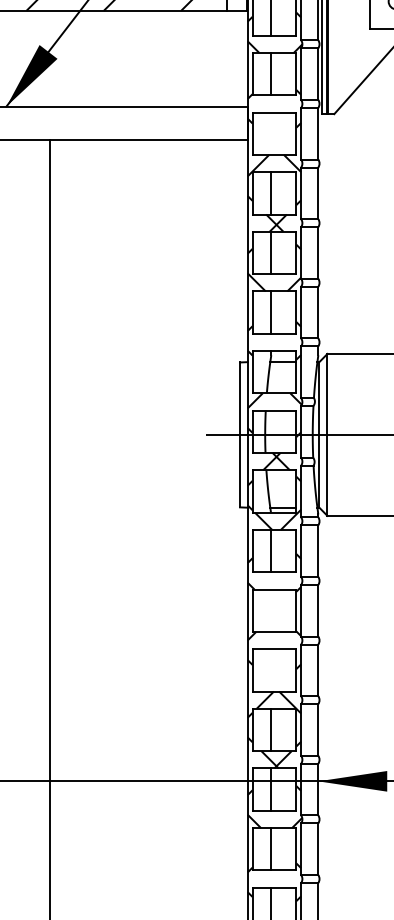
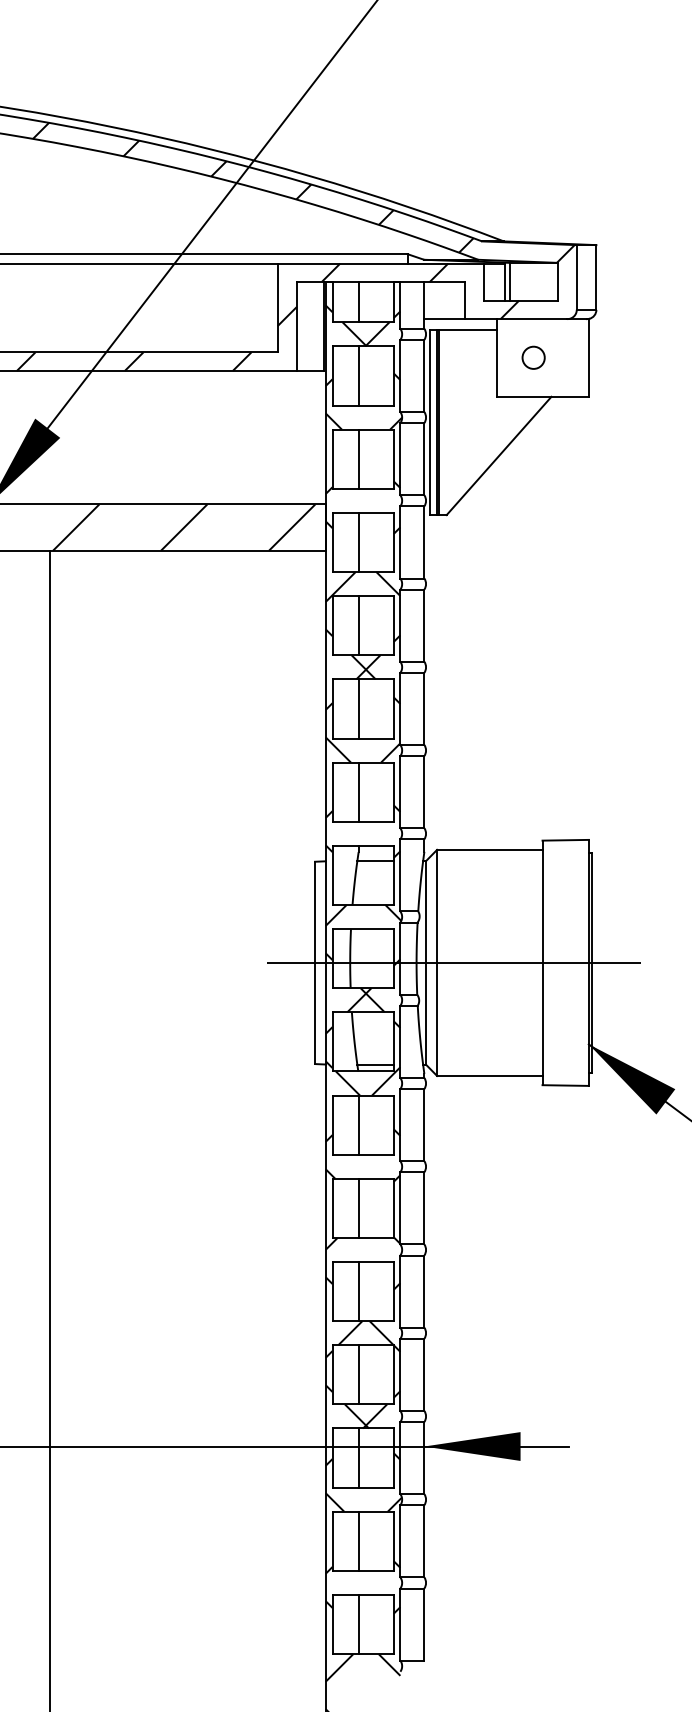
hatch: (146, 123) -> (184, 527), added
line: (271, 133) -> (358, 542), added
line: (271, 610) -> (358, 1207), added
line: (271, 670) -> (358, 1291), added

